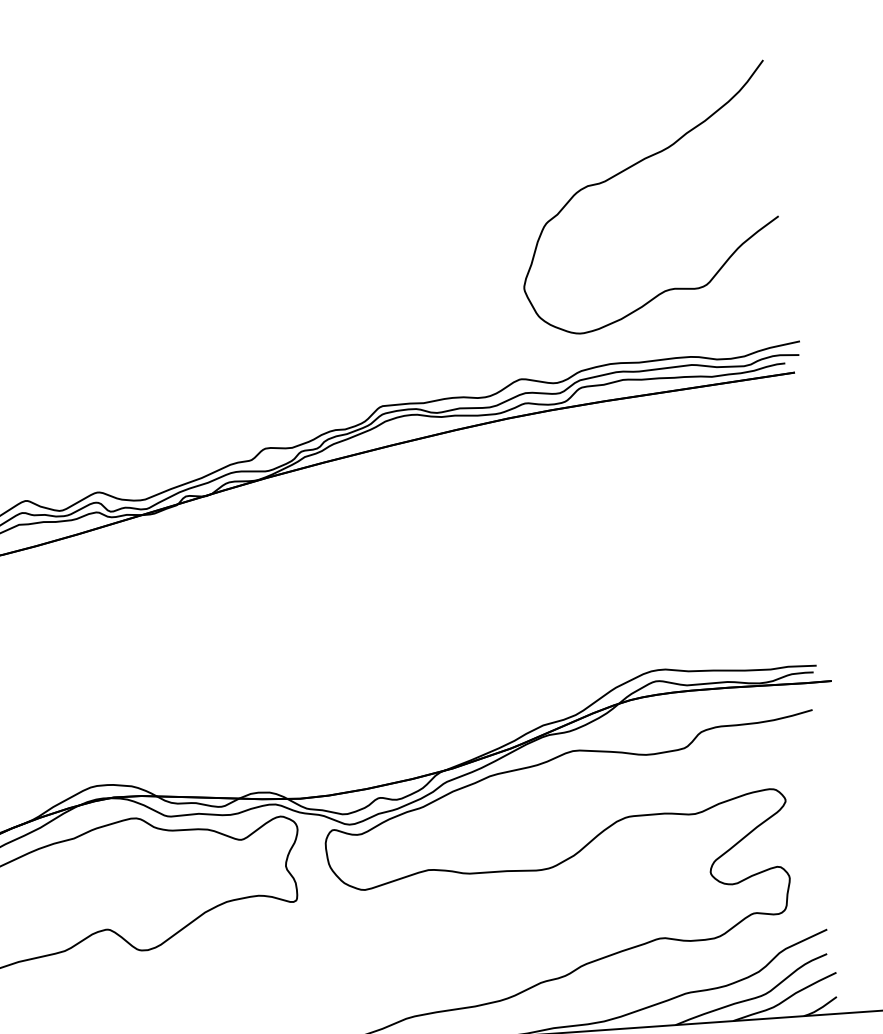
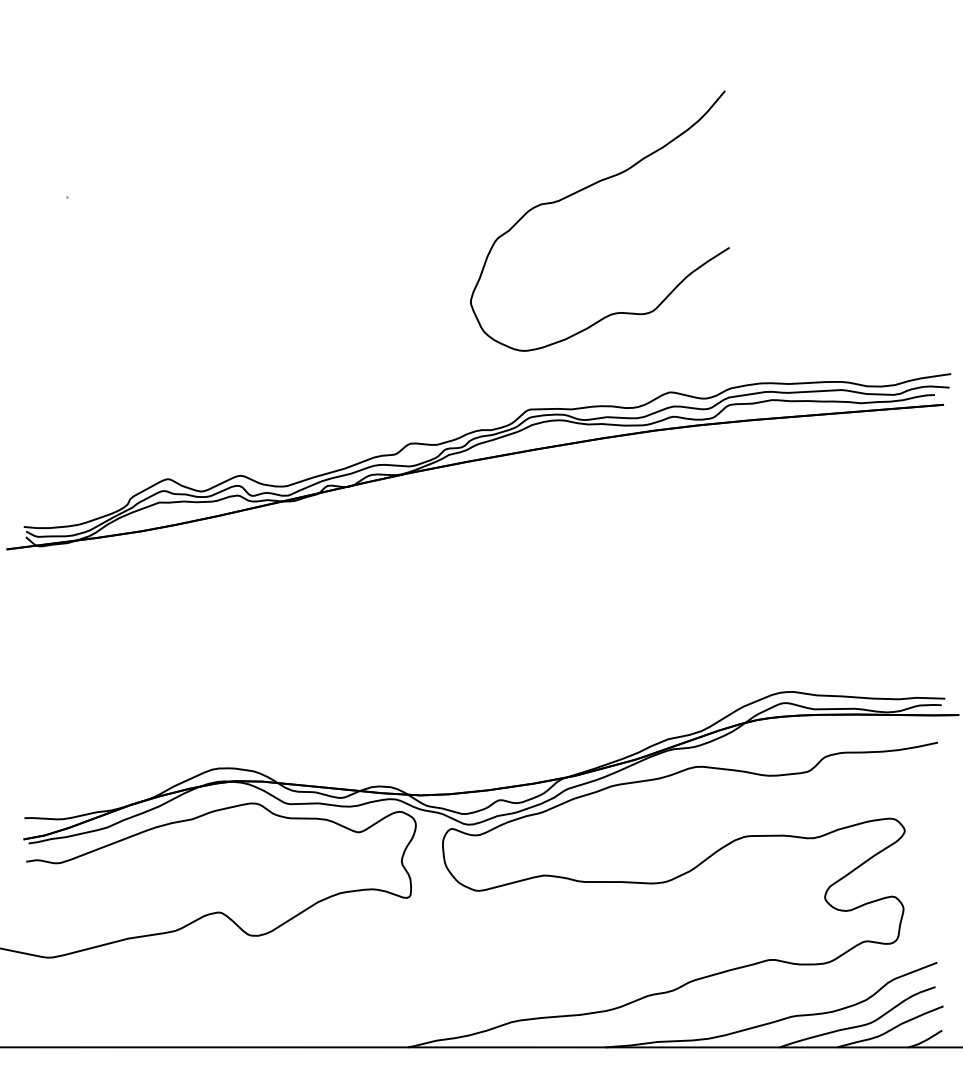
curve: (630, 168) -> (585, 189), moved

